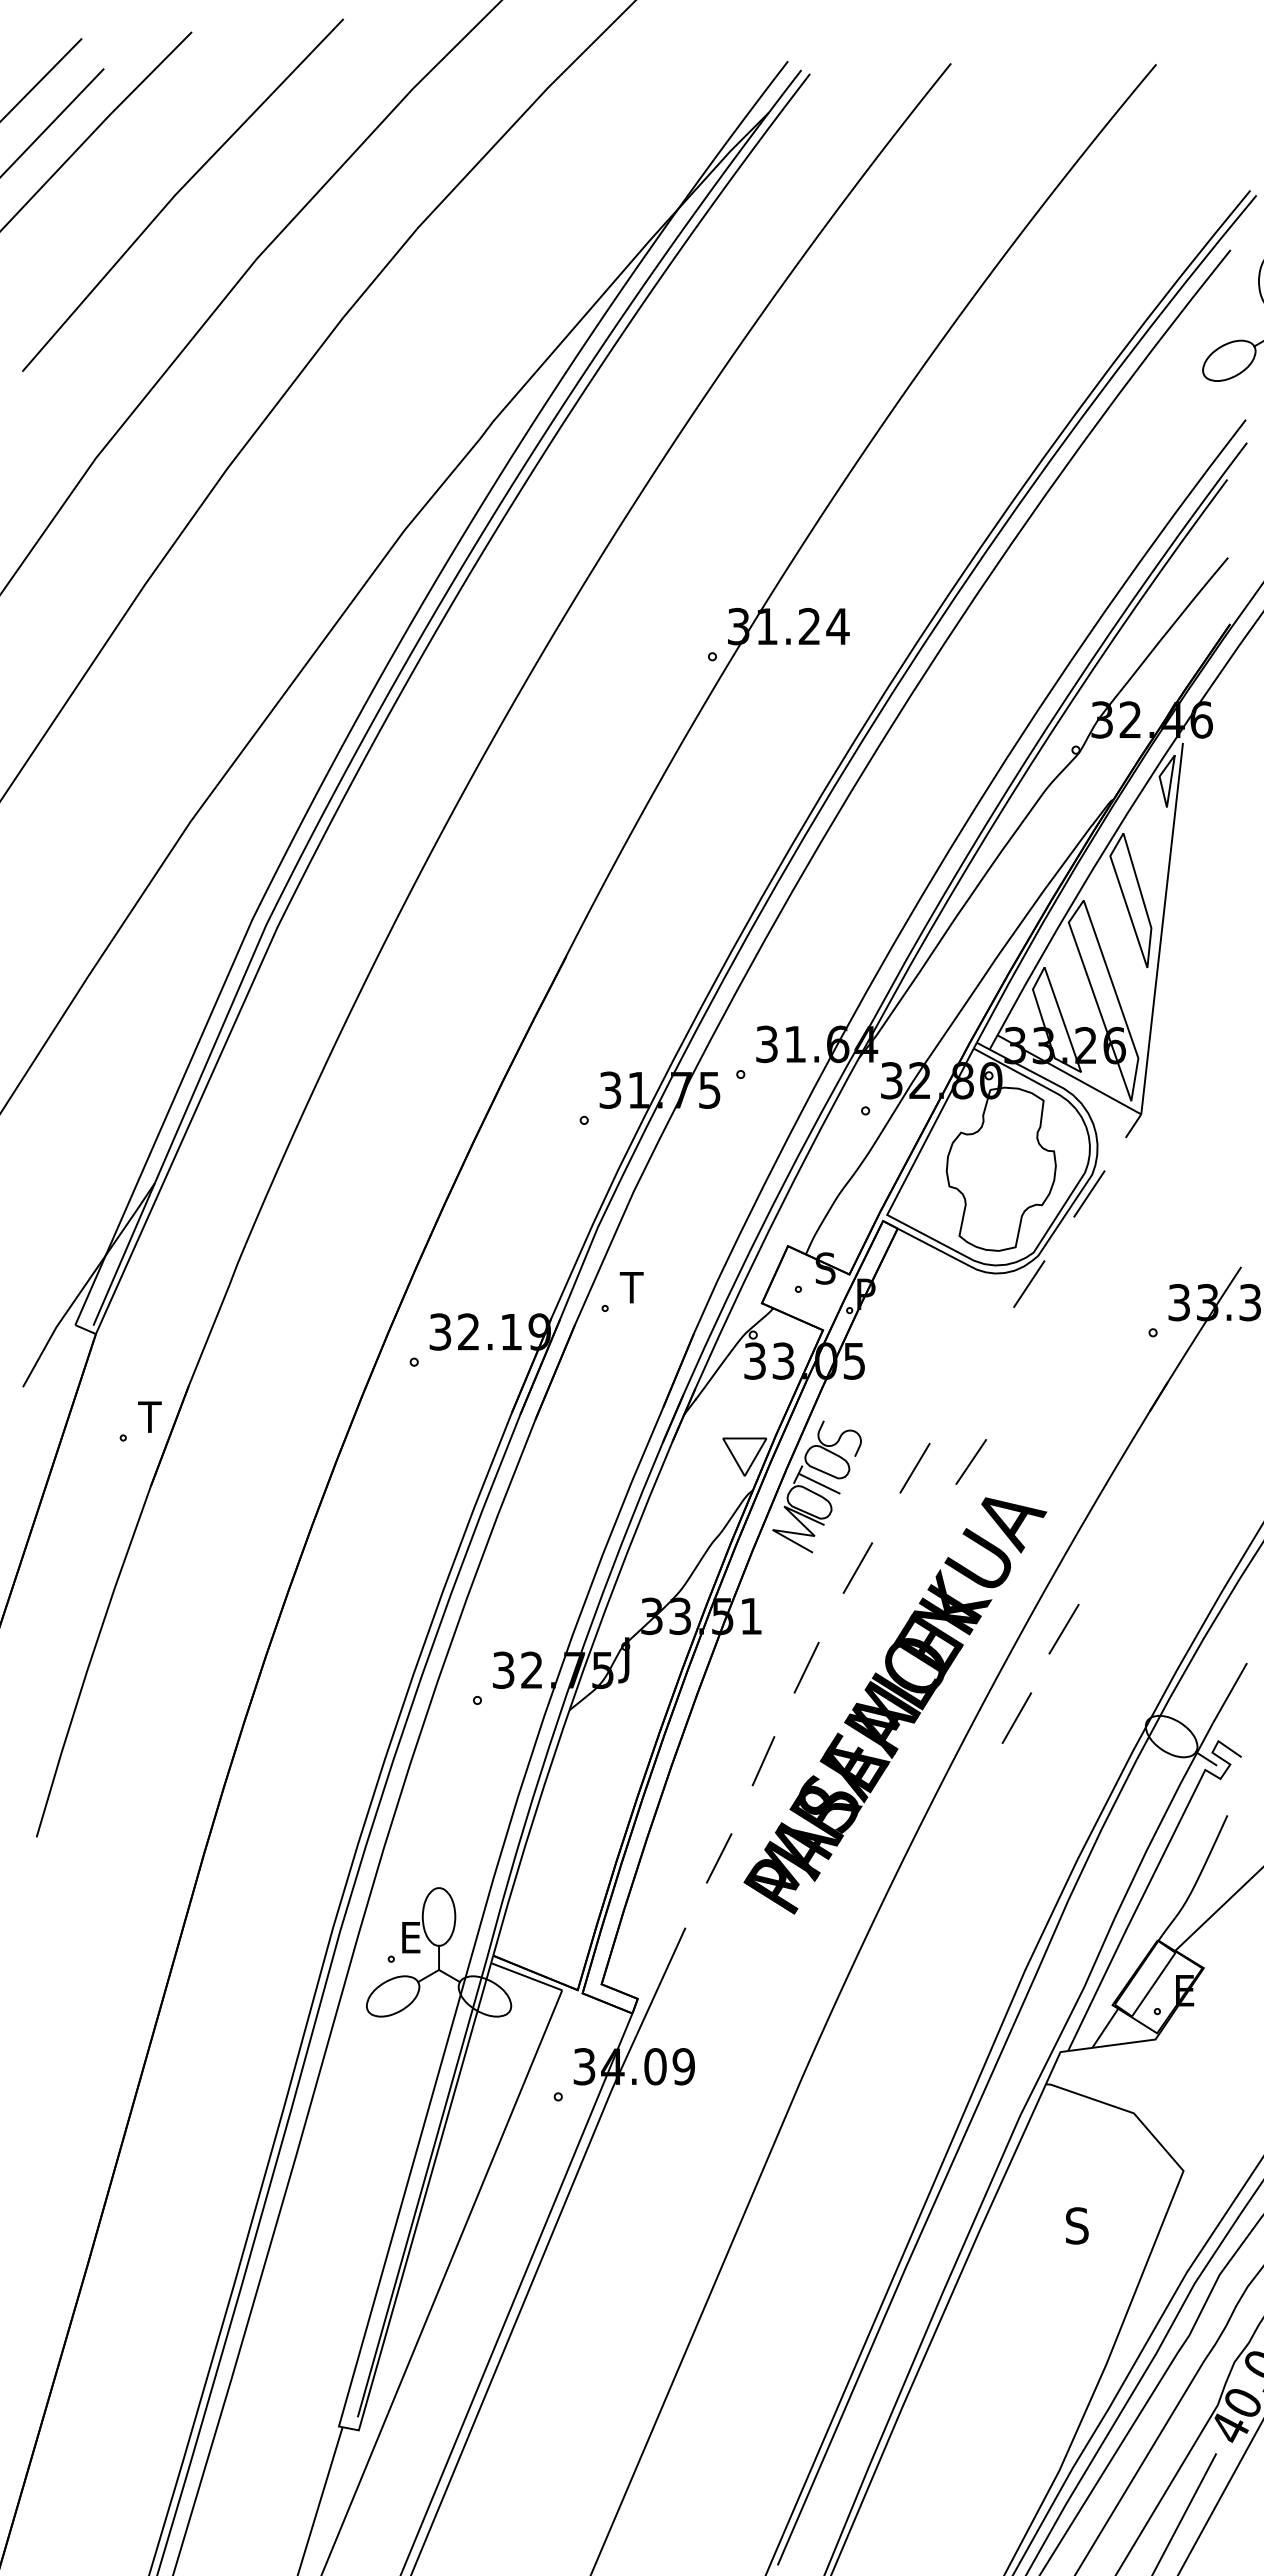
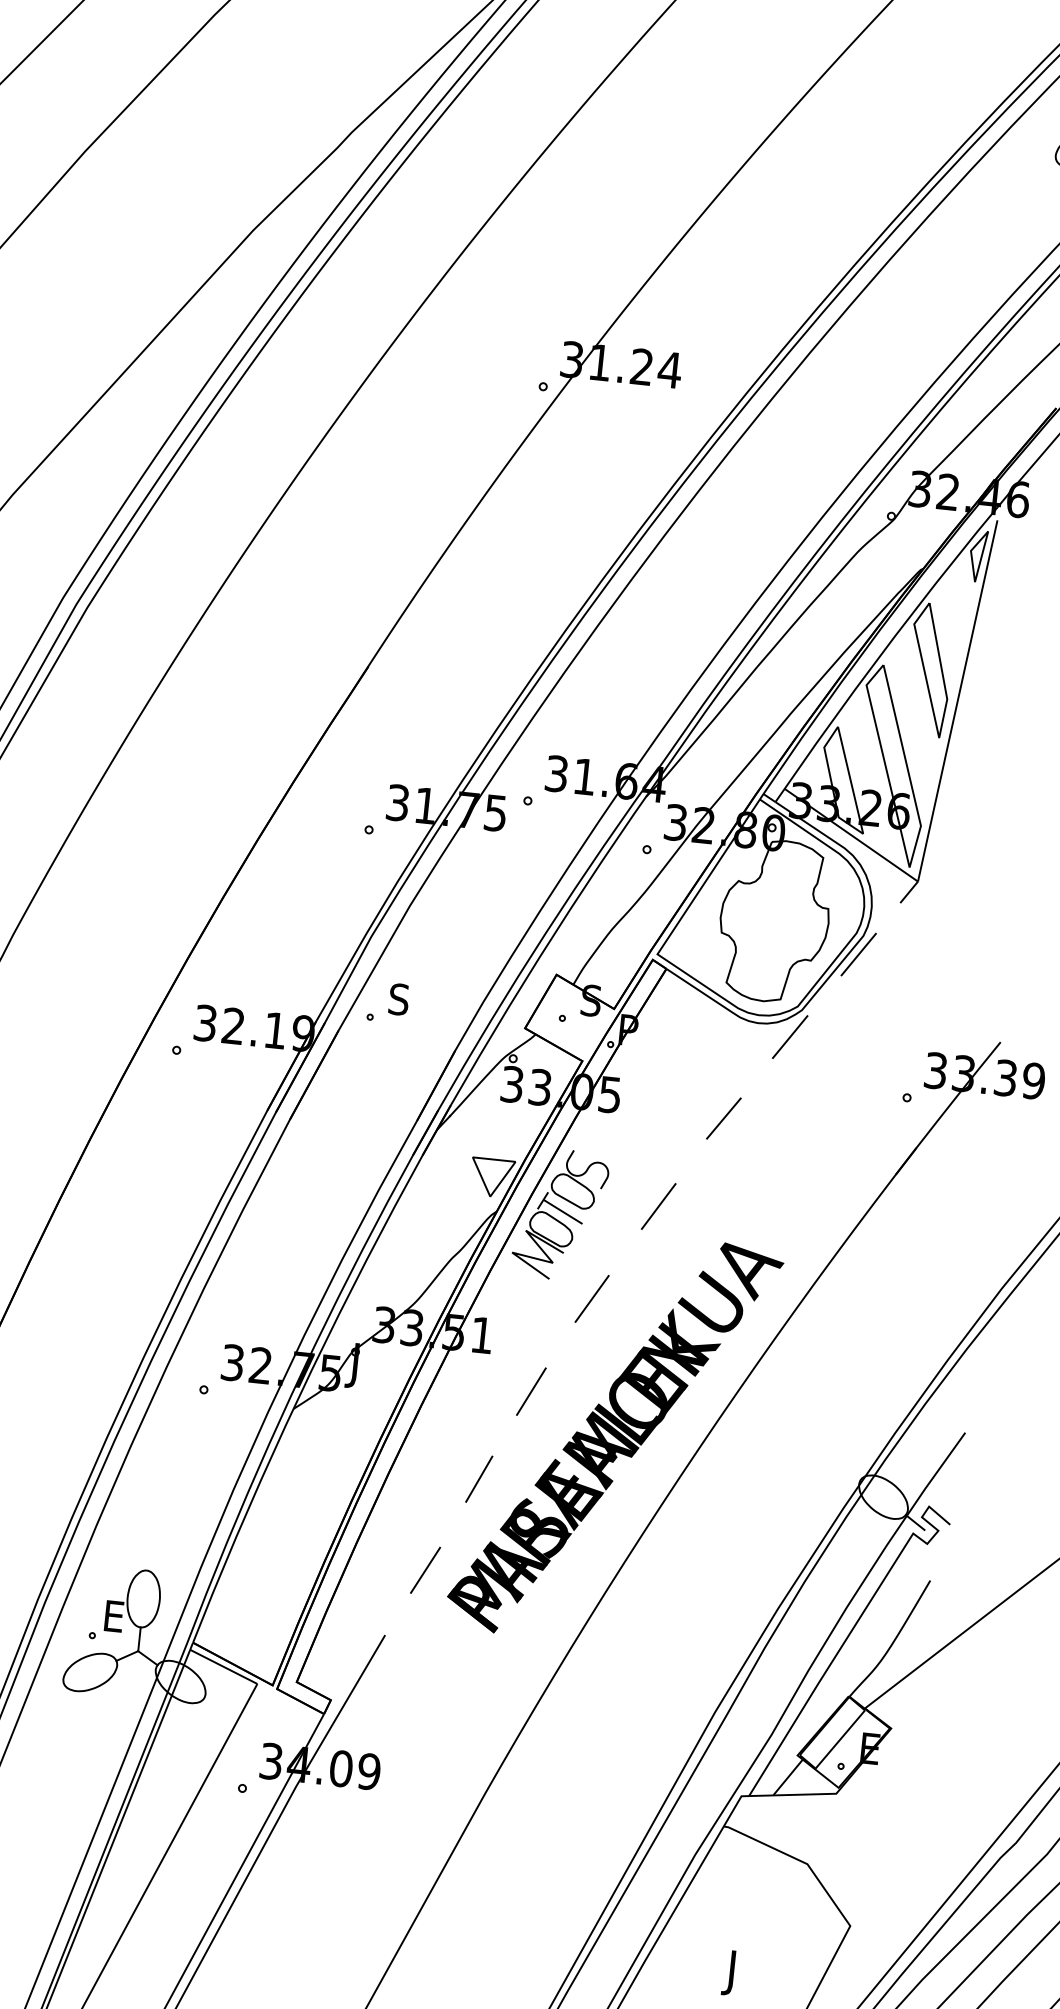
text: (631, 1287) -> (398, 999), T -> S
line: (970, 1461) -> (723, 1118), moved
line: (1063, 1628) -> (788, 1379), removed
line: (1016, 1717) -> (732, 1462), removed
text: (1074, 2230) -> (736, 1973), S -> J

